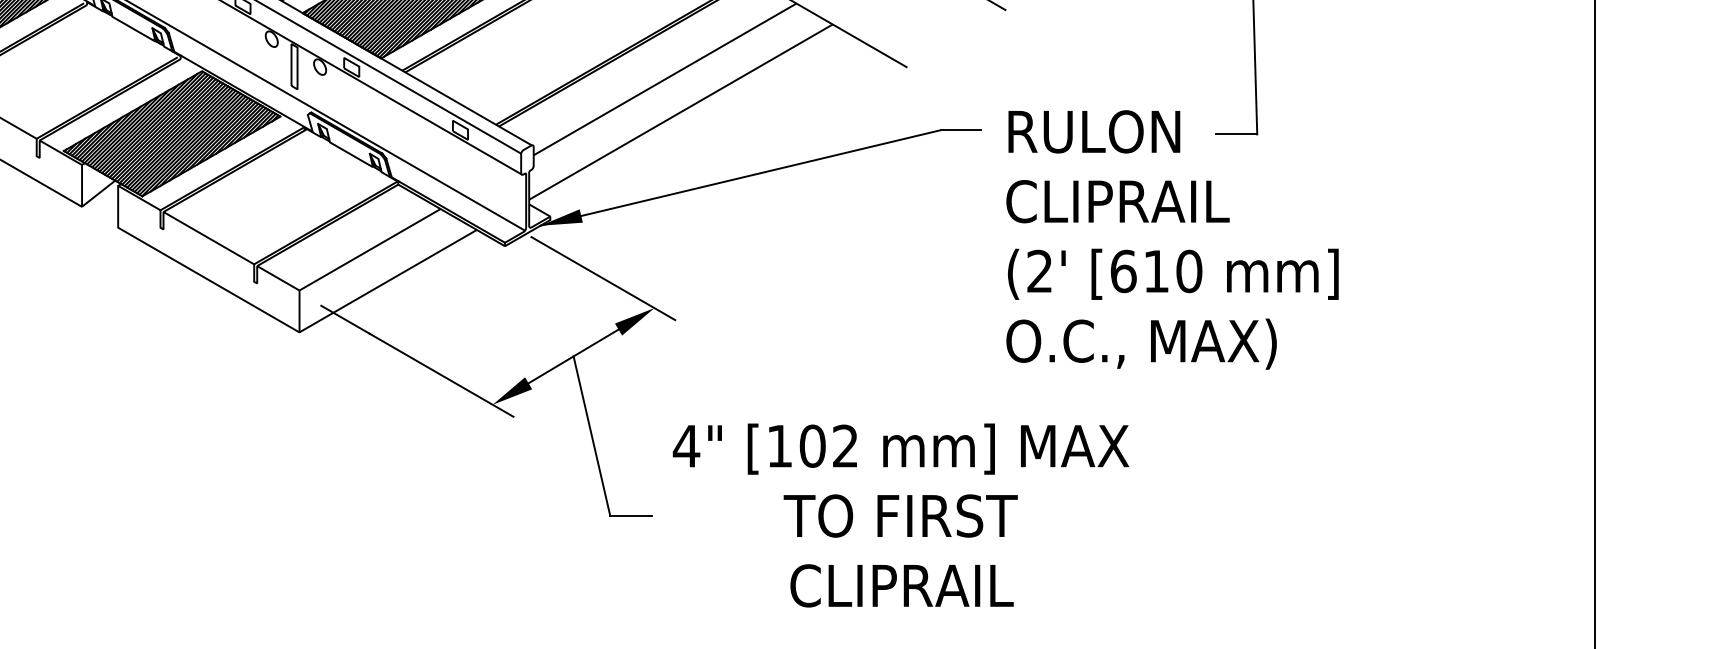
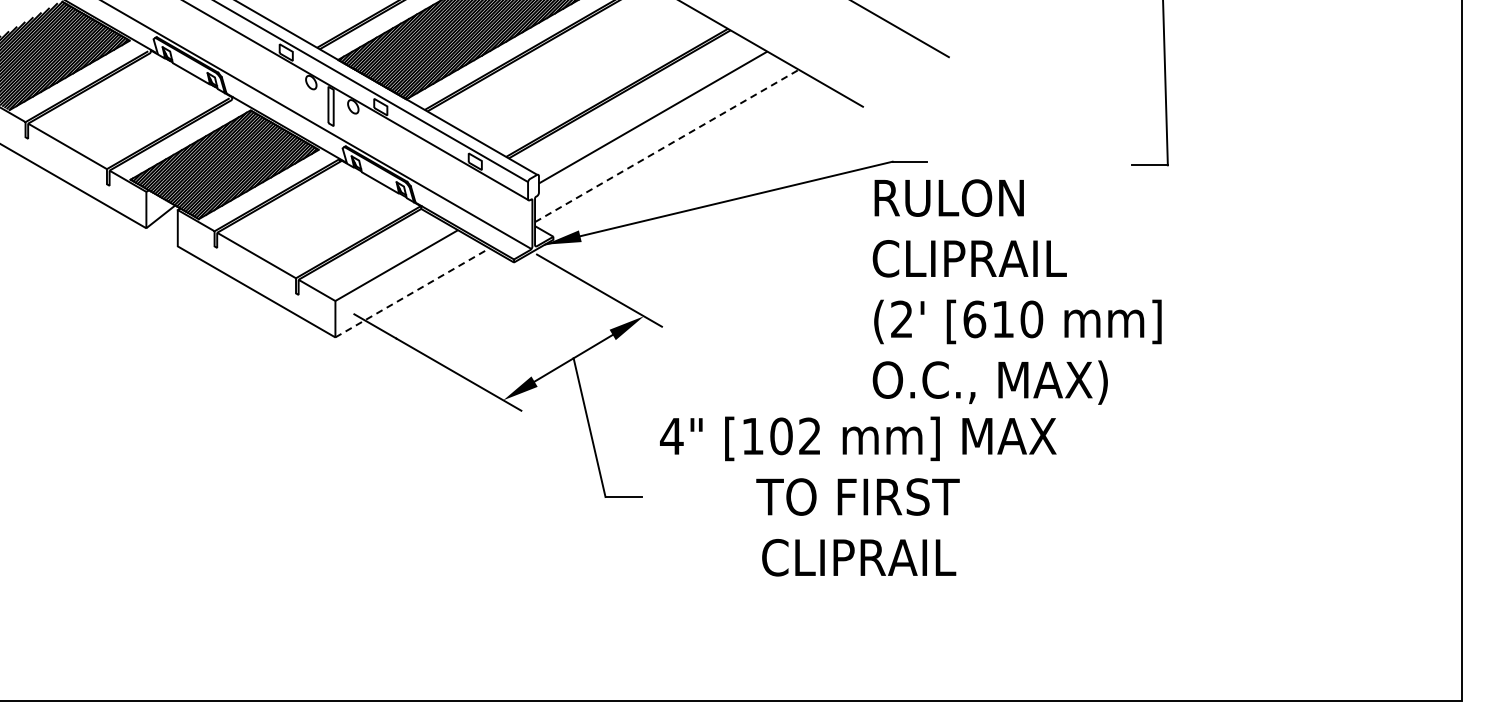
line: (681, 111) -> (667, 145), solid -> dashed
text: (1171, 239) -> (1016, 291), moved
line: (388, 280) -> (412, 292), solid -> dashed

